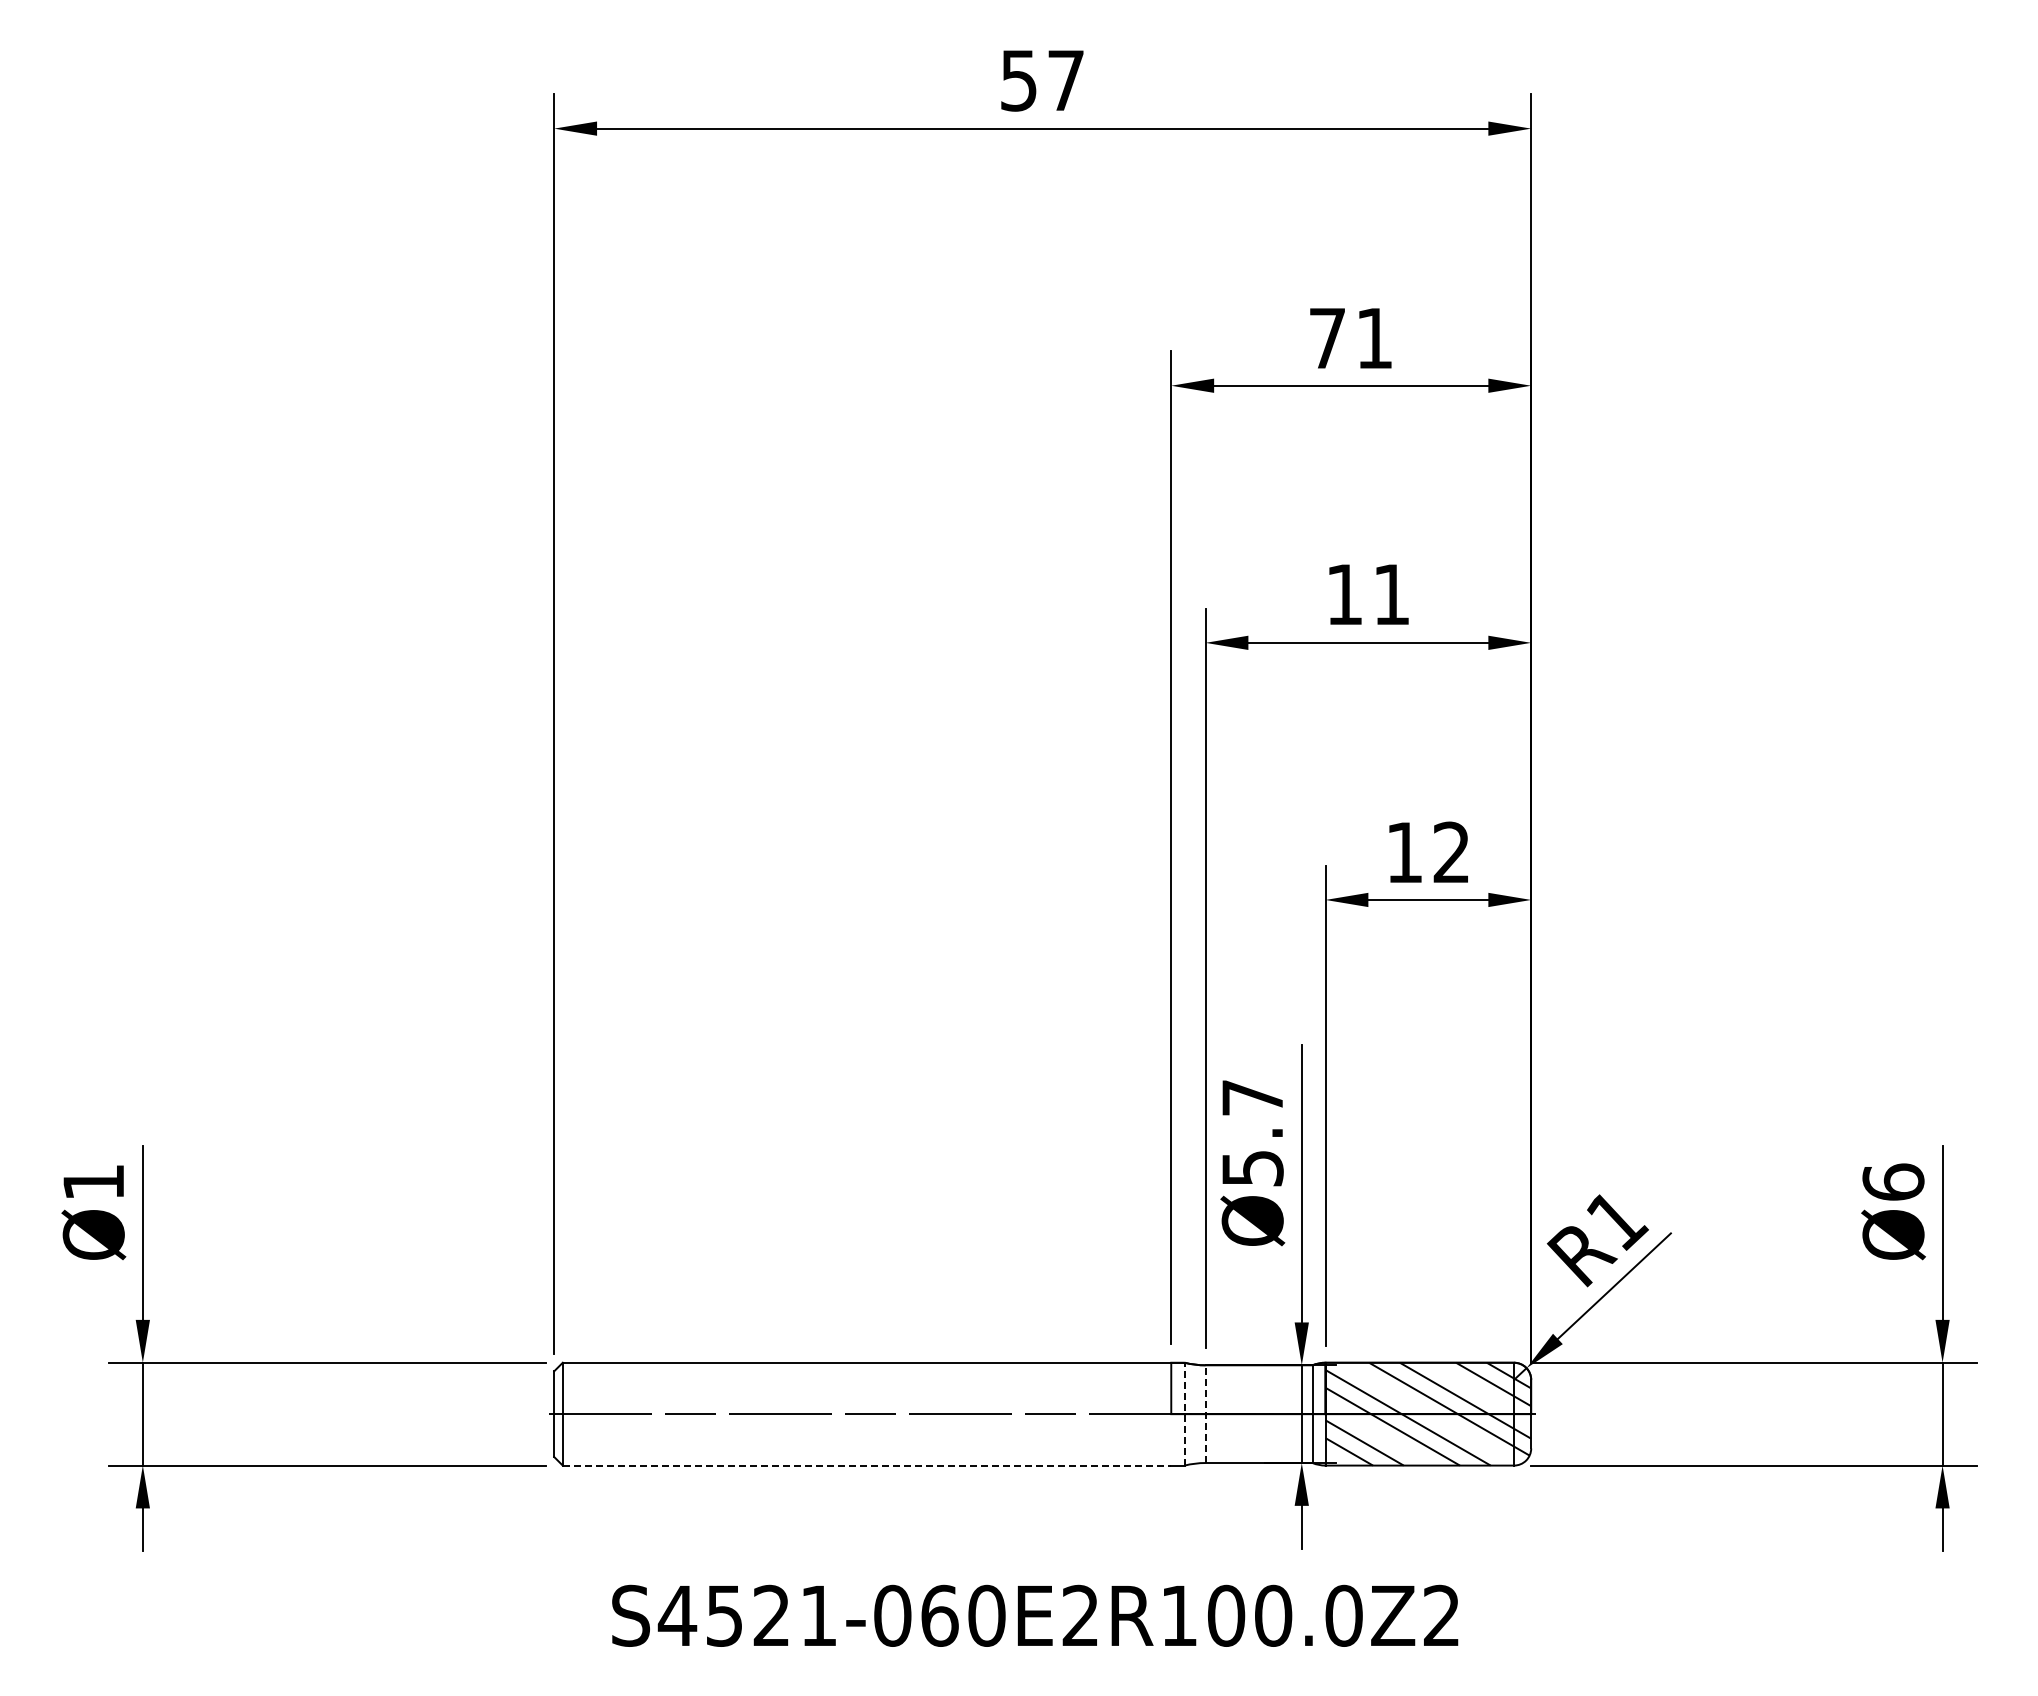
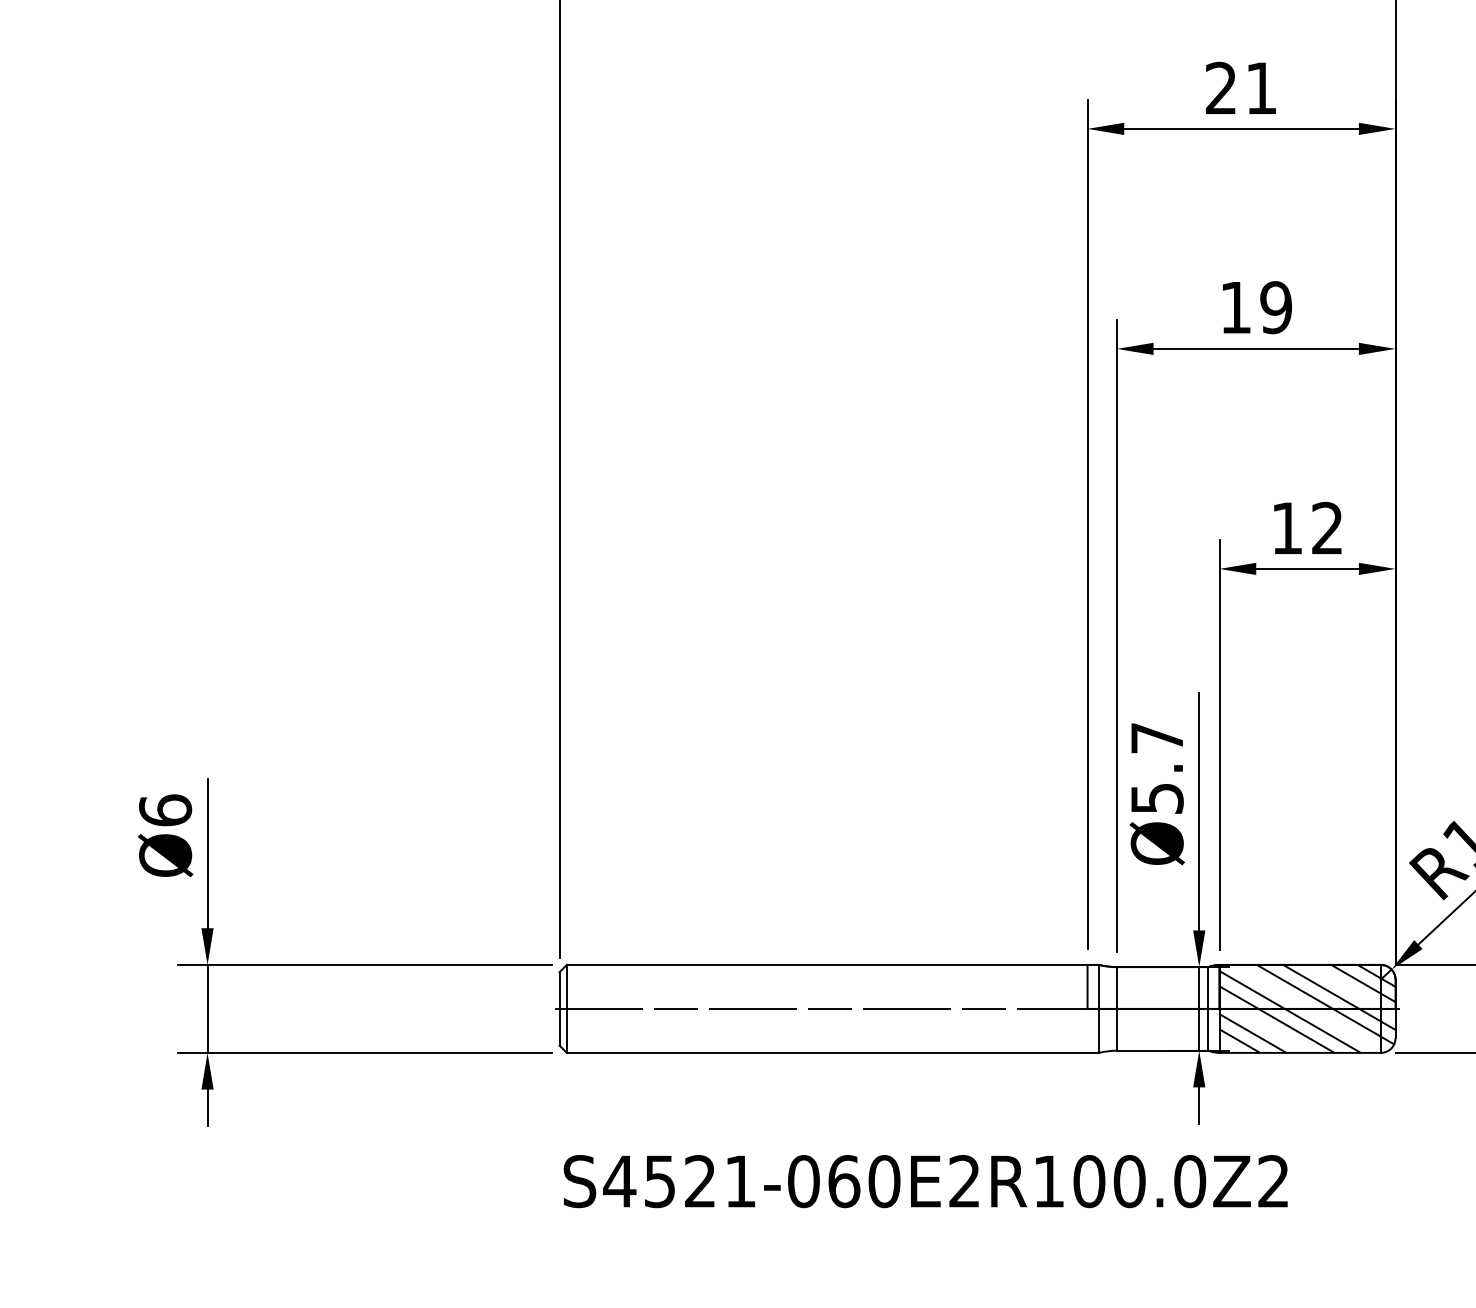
text: (1326, 337) -> (1220, 87), 71 -> 21
text: (1391, 594) -> (1276, 307), 11 -> 19
text: (93, 1181) -> (165, 809), Ø1 -> Ø6
line: (1184, 1413) -> (1098, 1008), dashed -> solid
line: (1205, 1414) -> (1116, 1009), dashed -> solid
line: (867, 1465) -> (827, 1052), dashed -> solid
text: (1035, 1615) -> (926, 1181), moved

